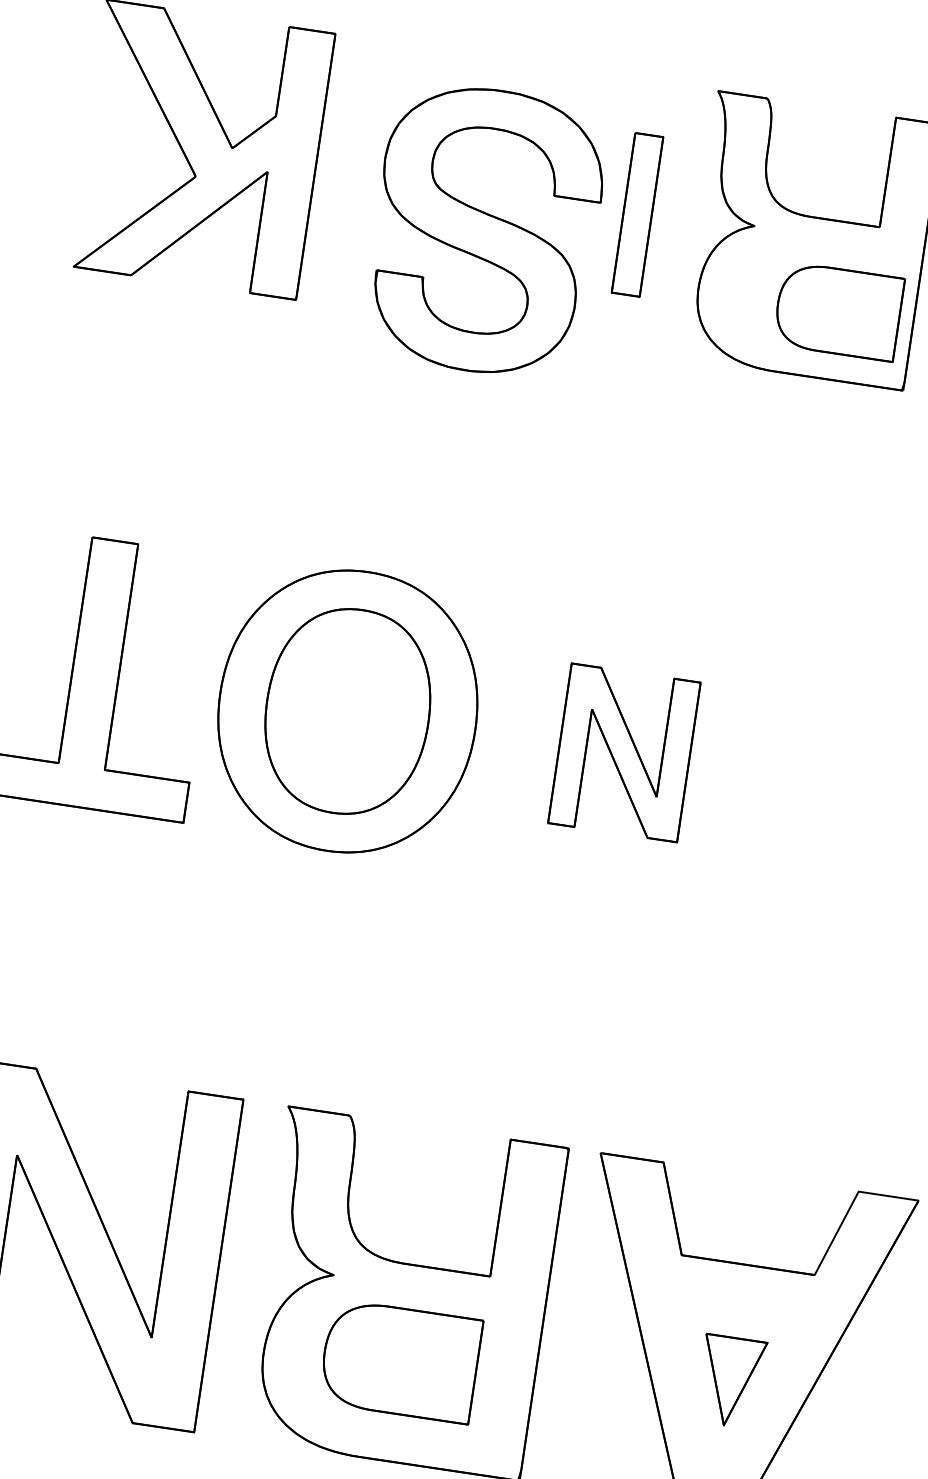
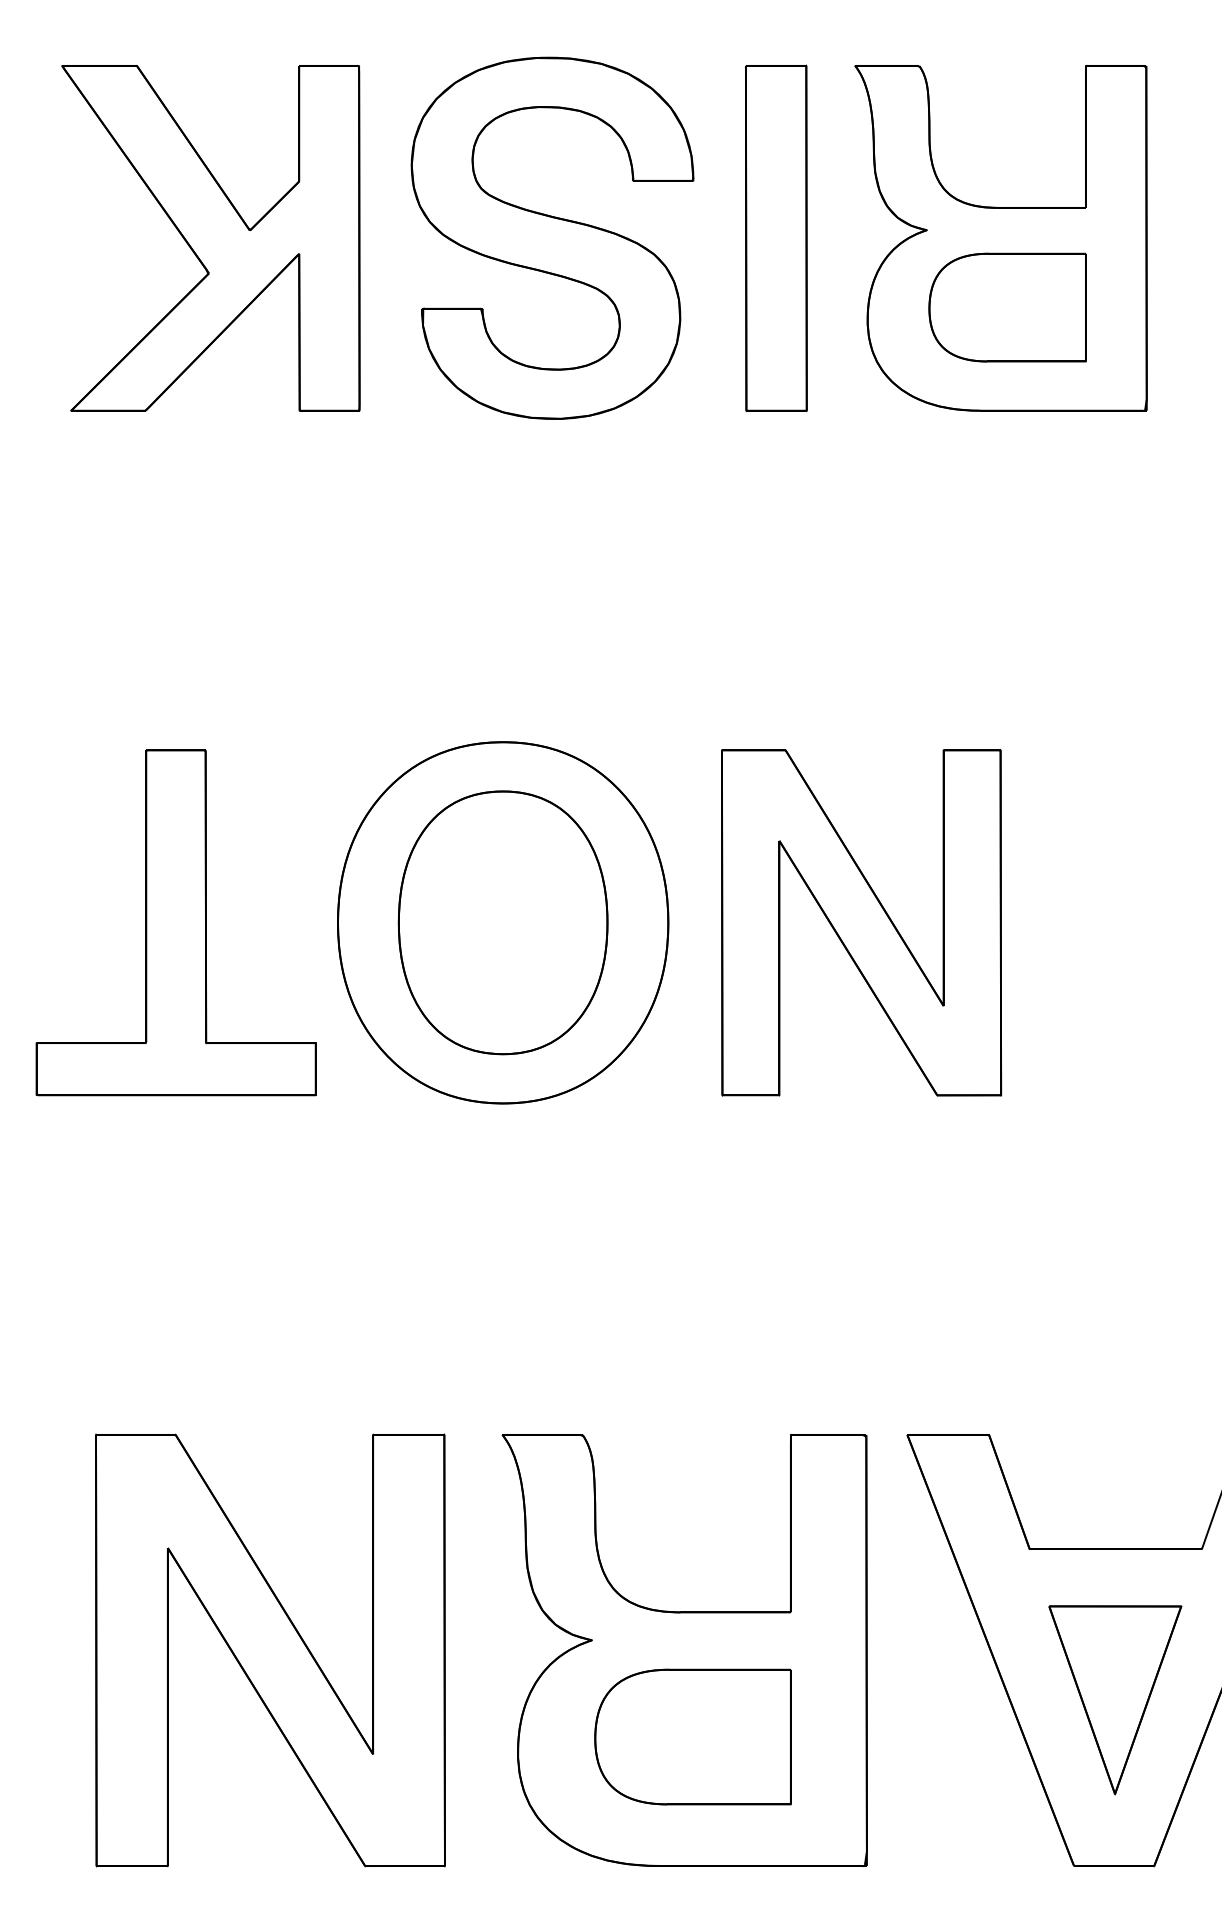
part: (637, 214) -> (776, 237), size x1.67
part: (485, 230) -> (552, 237), moved
part: (838, 311) -> (1007, 307), moved
part: (624, 752) -> (861, 922), size x1.67
part: (730, 1381) -> (1115, 1700), size x1.67

